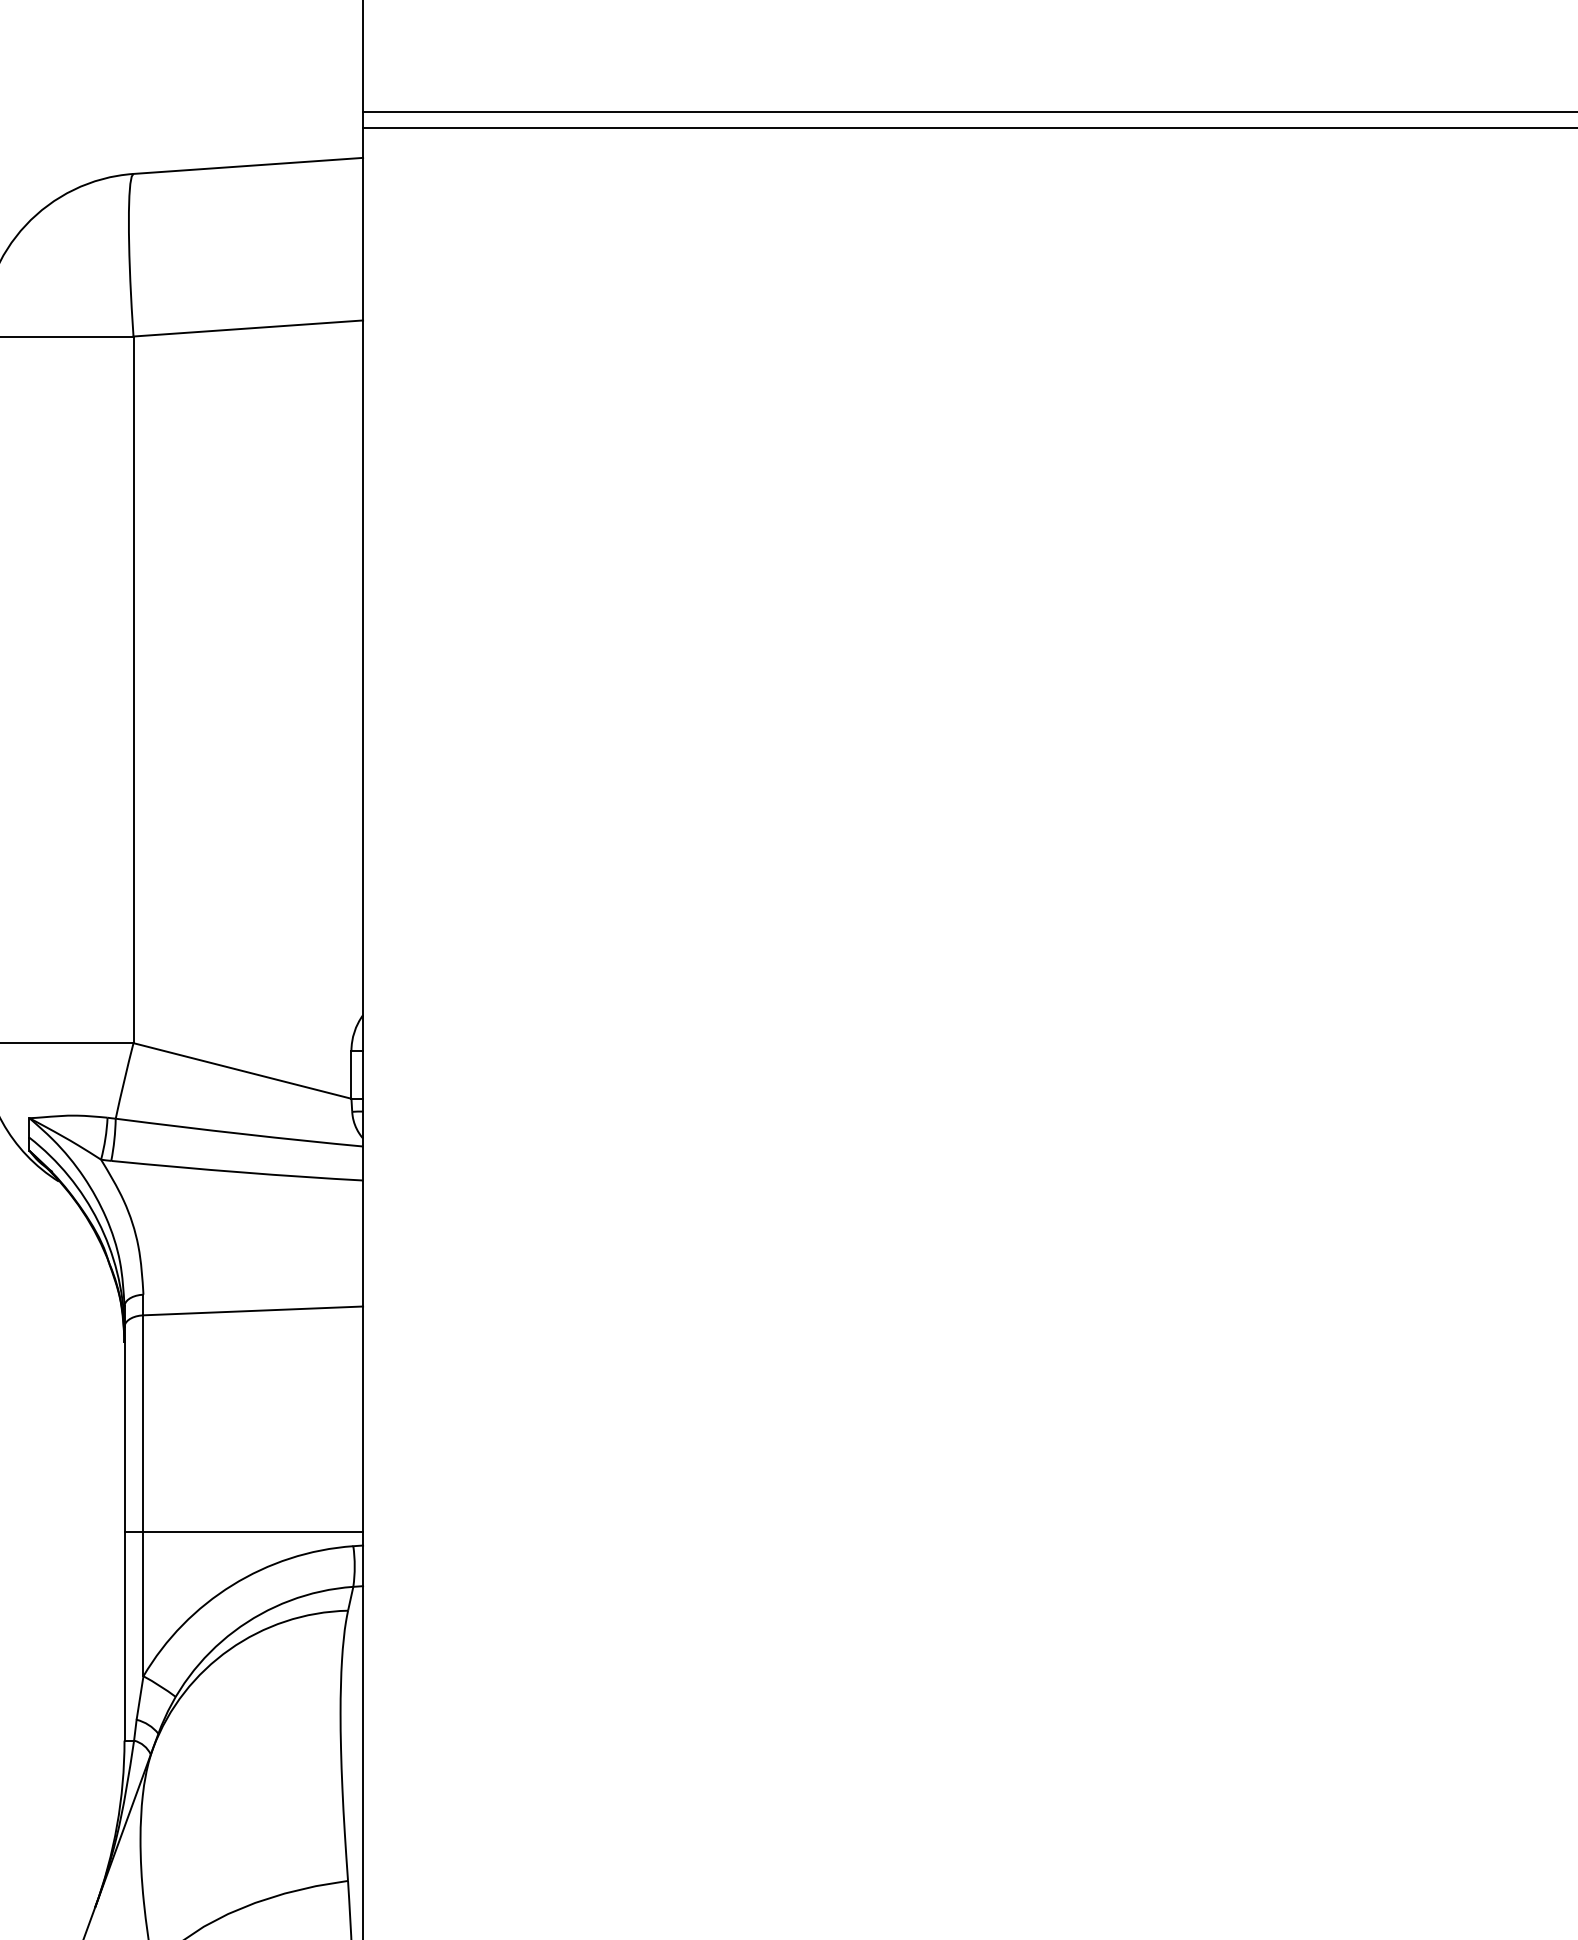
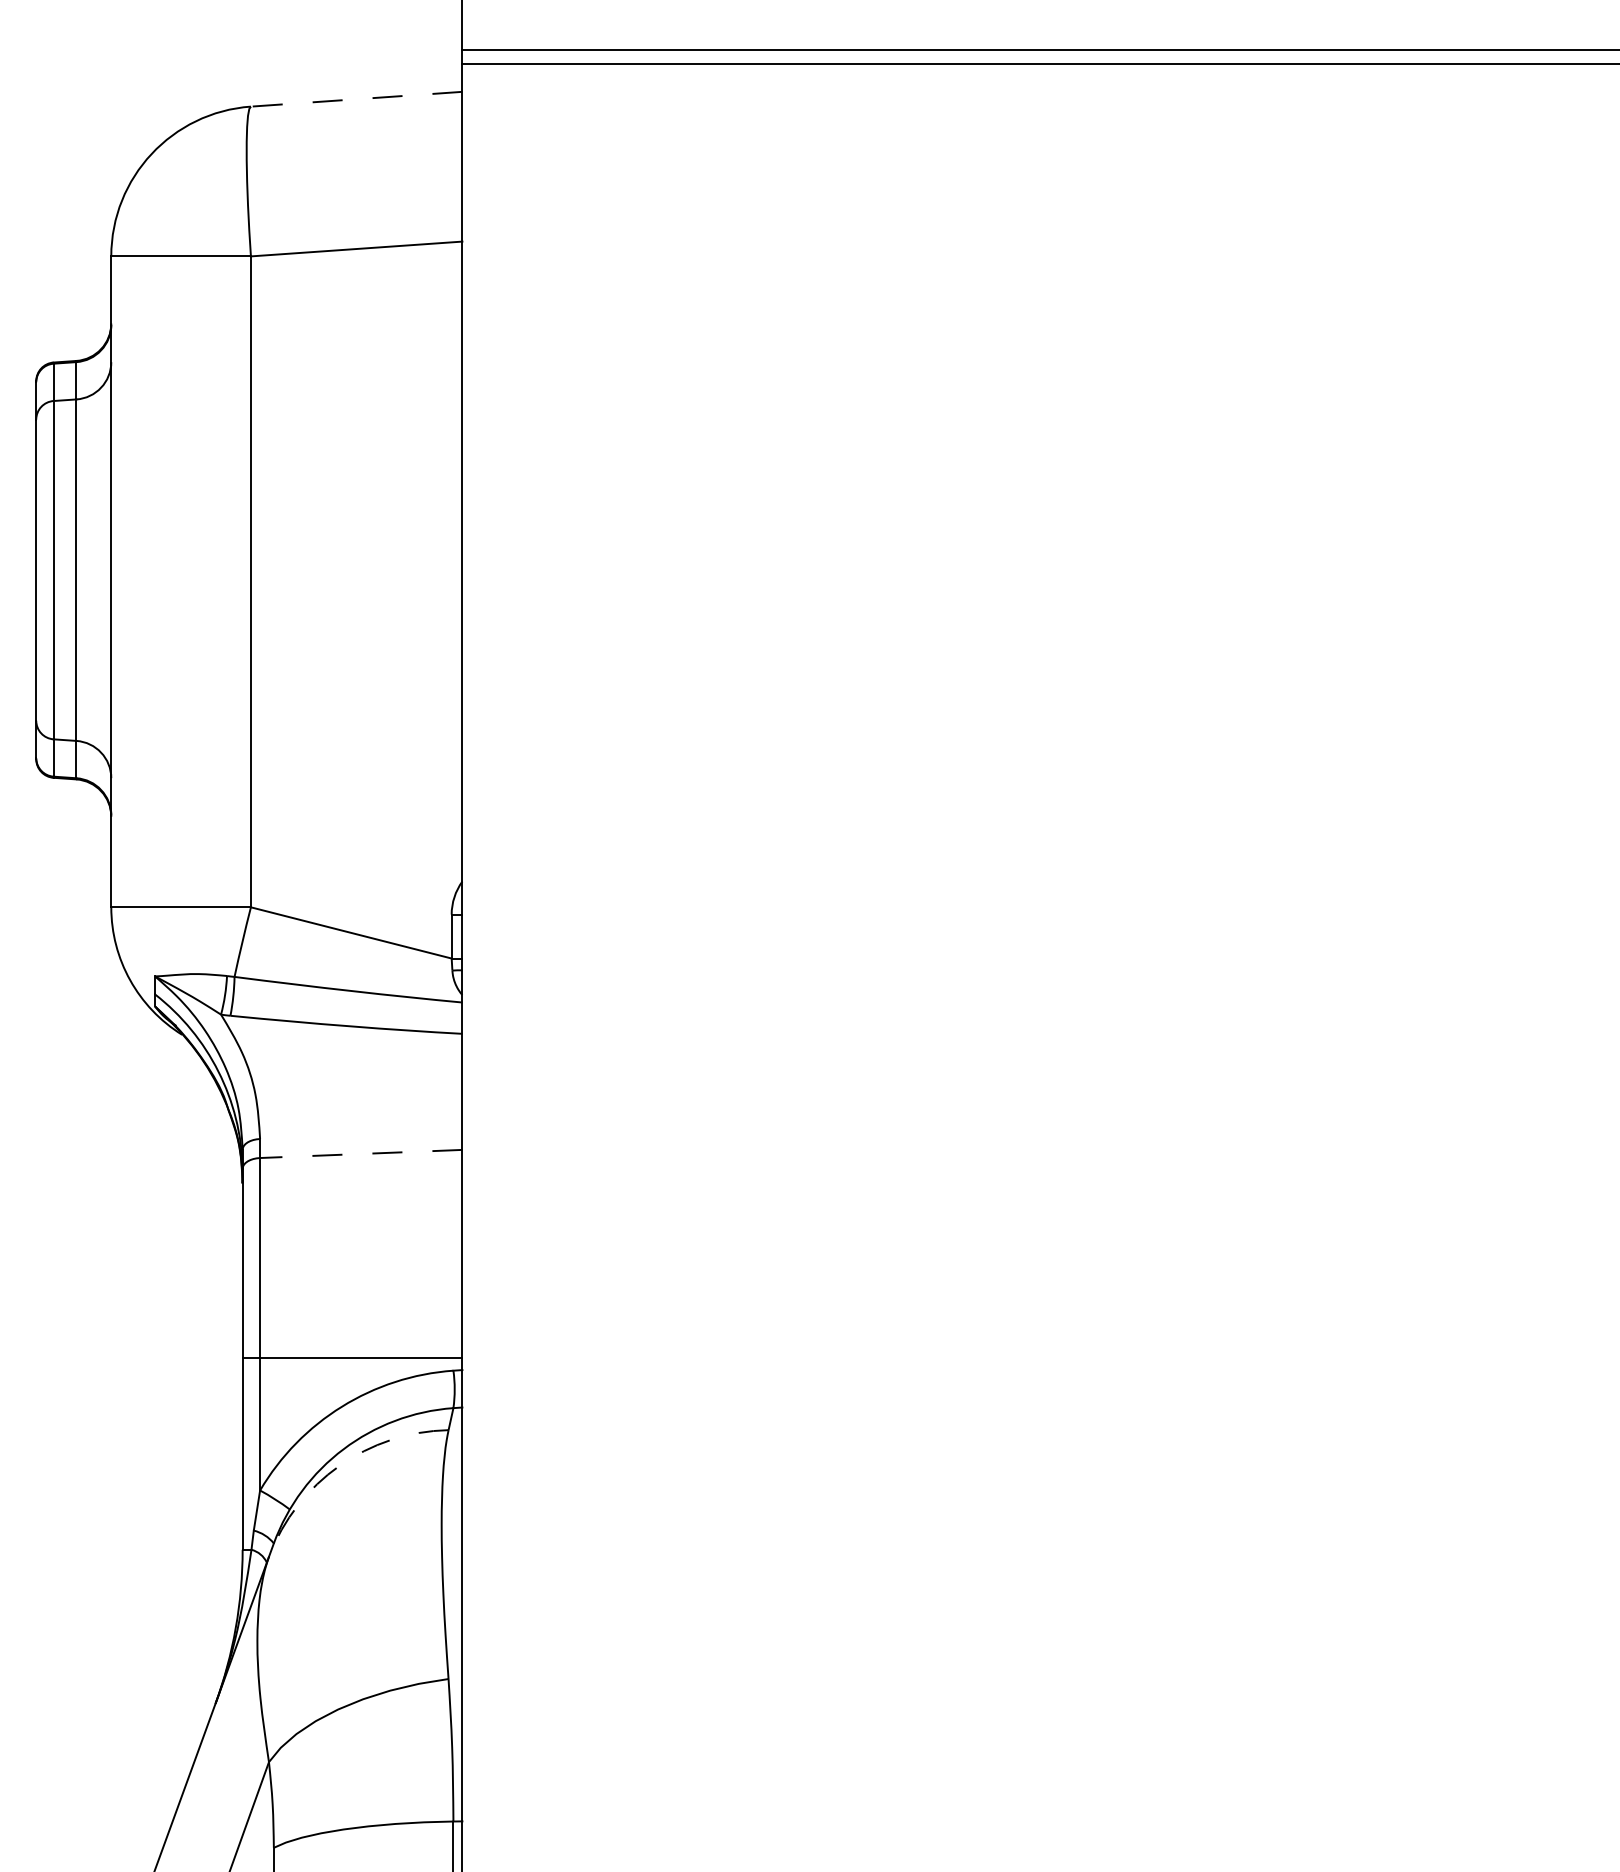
line: (248, 166) -> (356, 99), solid -> dashed
line: (252, 1310) -> (360, 1153), solid -> dashed
arc: (229, 1649) -> (339, 1465), solid -> dashed

